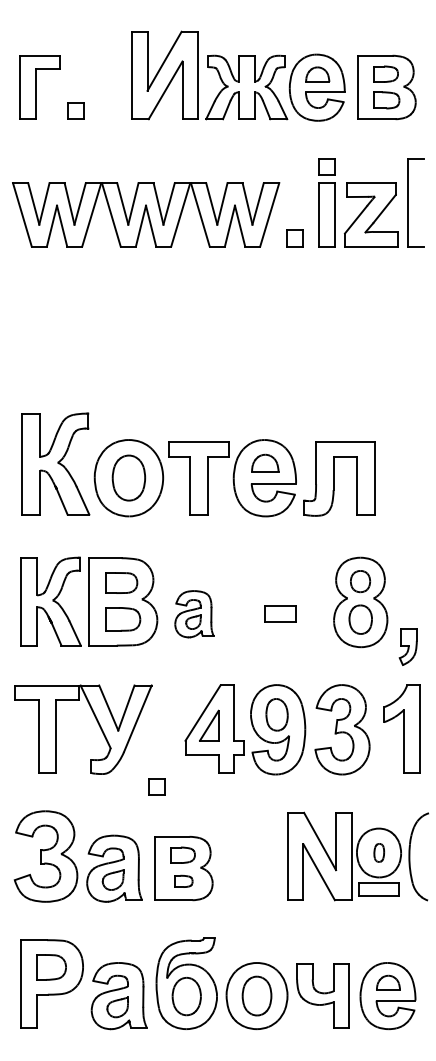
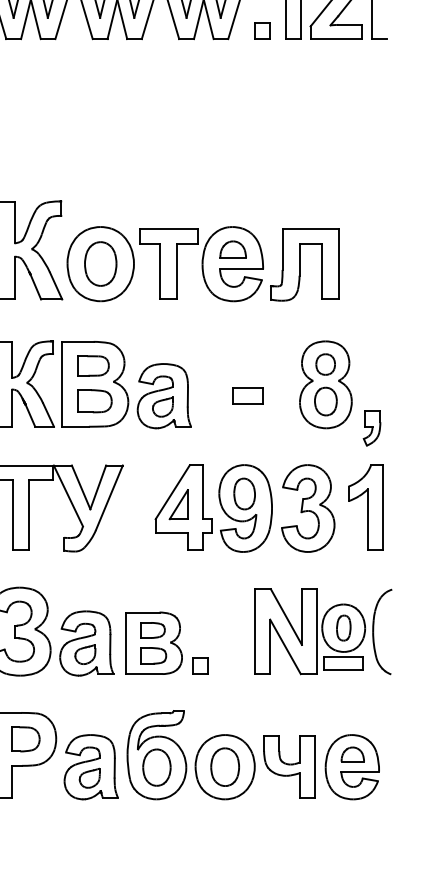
part: (194, 614) -> (164, 396), size x1.43
part: (156, 786) -> (199, 665), moved
part: (379, 852) -> (344, 627), size x1.43
part: (183, 881) -> (153, 655), size x1.43

